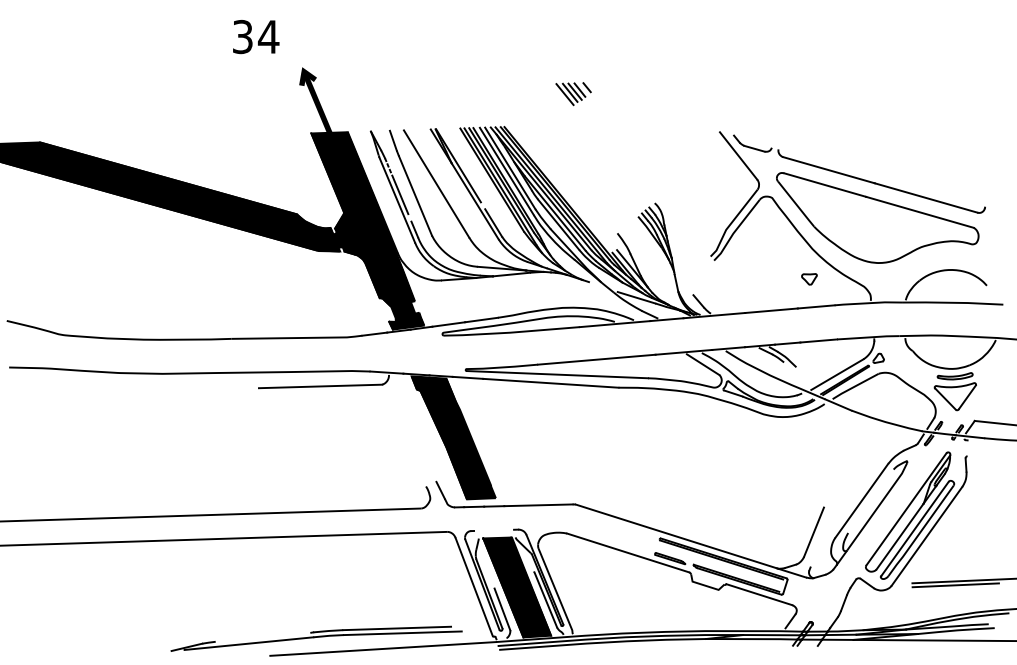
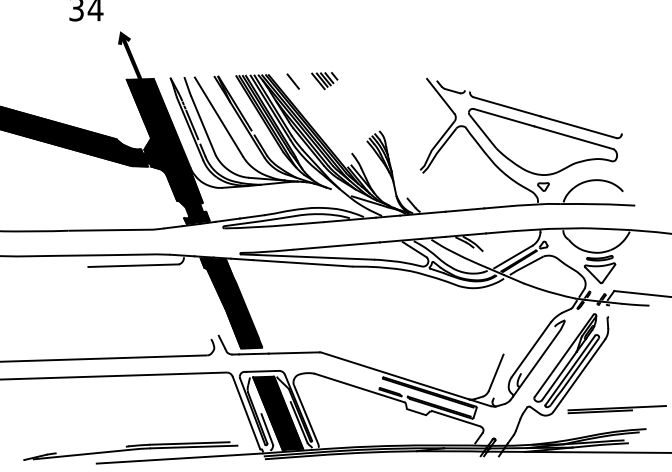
part: (573, 94) -> (324, 81), moved
line: (537, 135) -> (293, 81), added
part: (809, 279) -> (543, 187), moved
line: (494, 529) -> (261, 370), added

